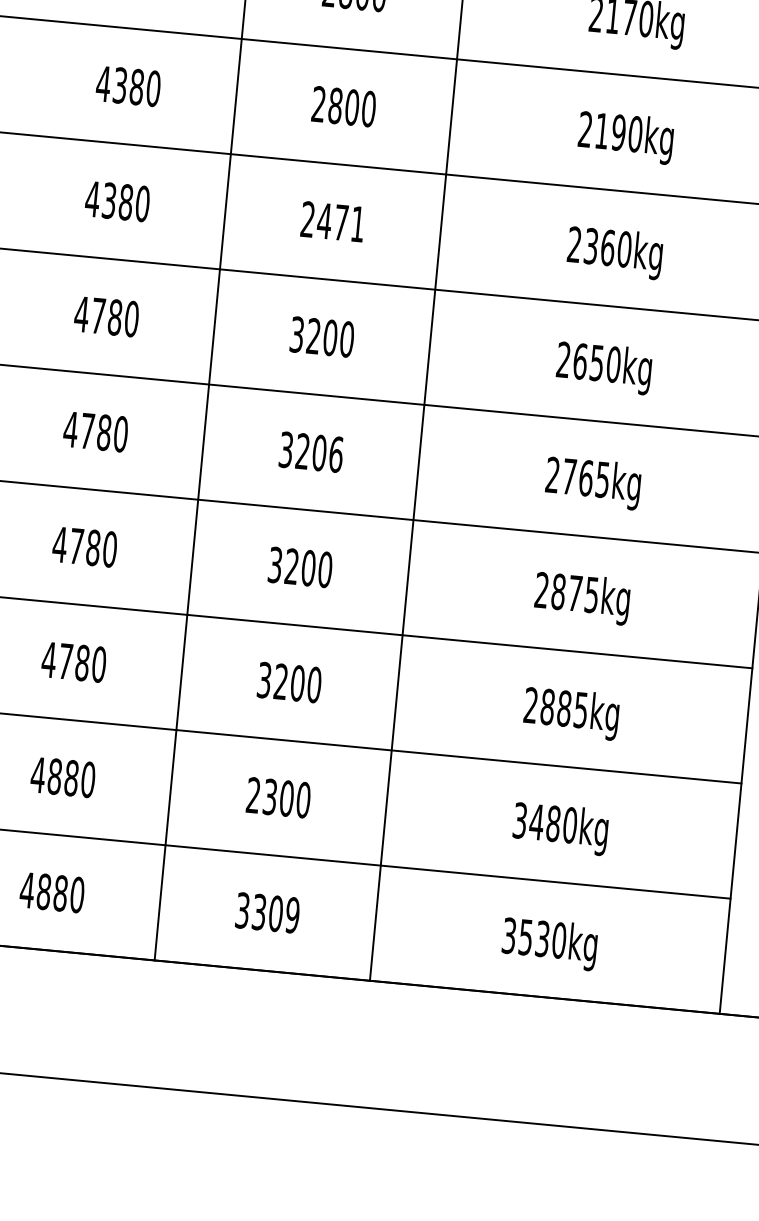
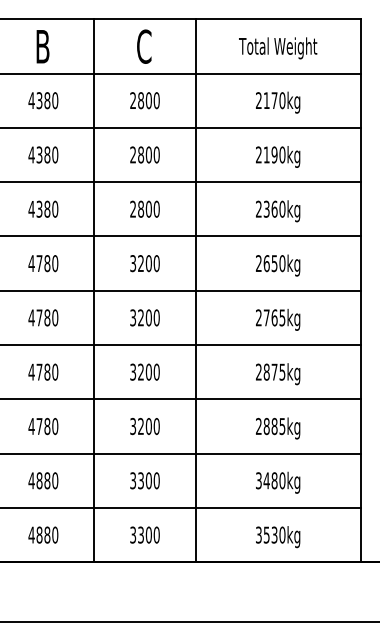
text: (340, 220) -> (148, 208), 2471 -> 2800
text: (335, 453) -> (156, 317), 3206 -> 3200
text: (254, 794) -> (133, 480), 2300 -> 3300
text: (292, 916) -> (156, 535), 3309 -> 3300

